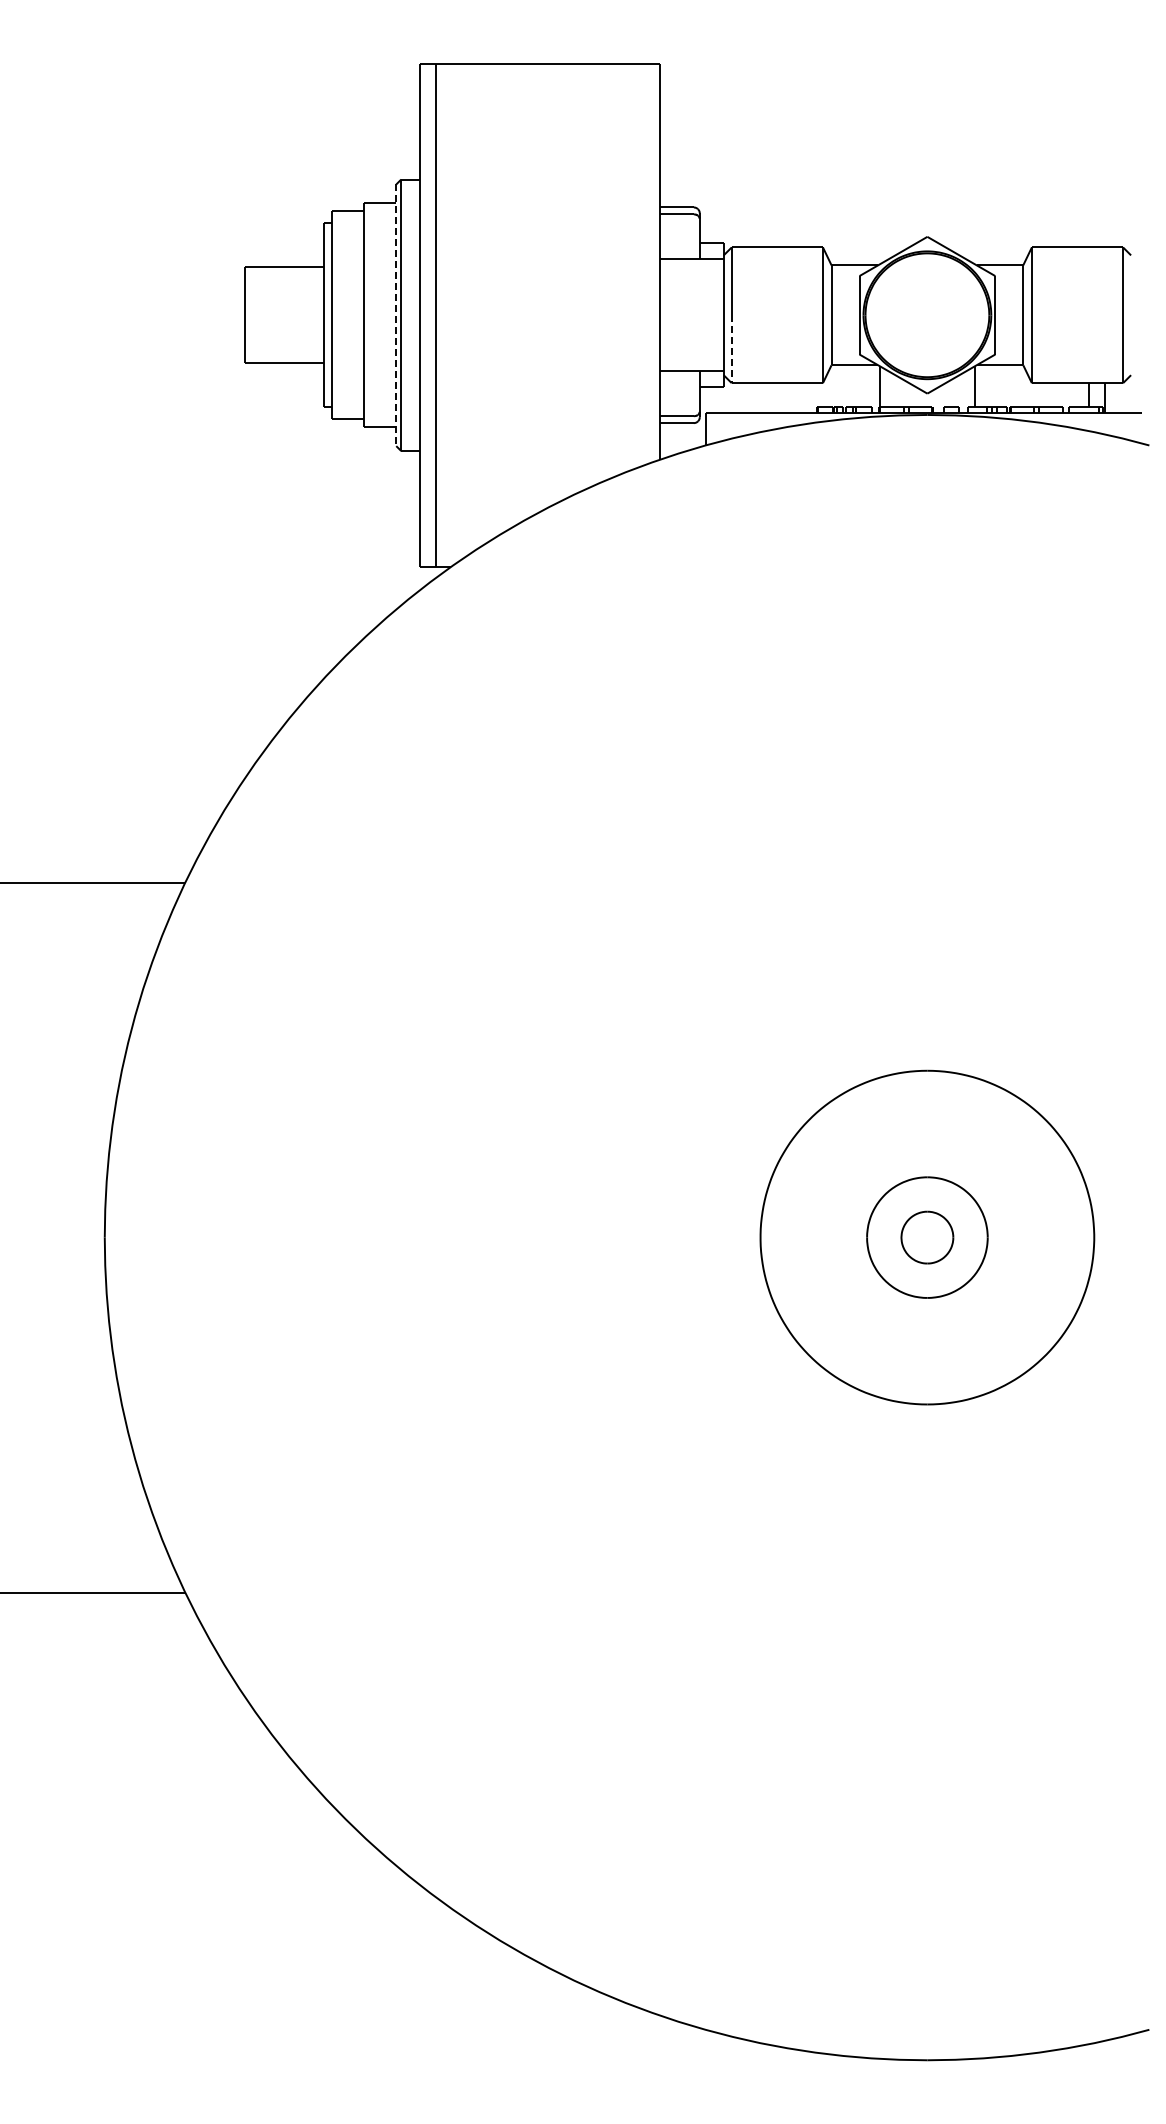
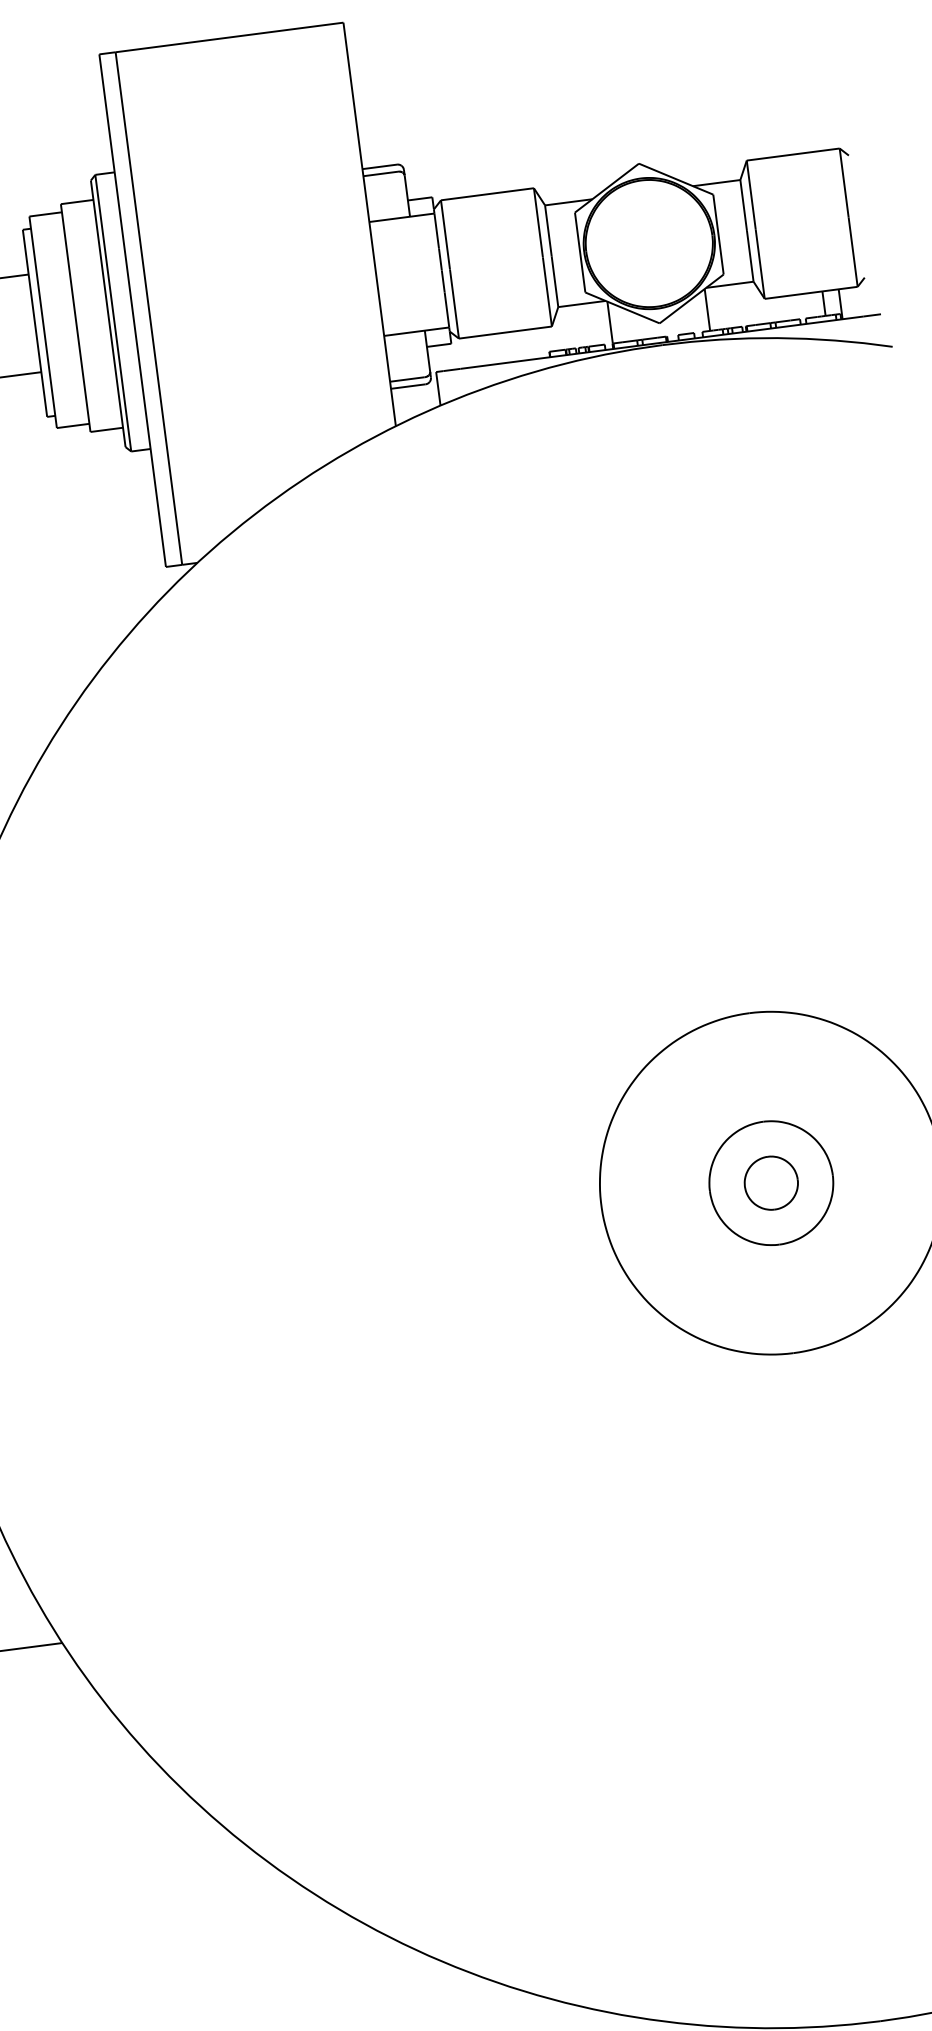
line: (396, 315) -> (108, 314), dashed -> solid
line: (731, 349) -> (454, 304), dashed -> solid

